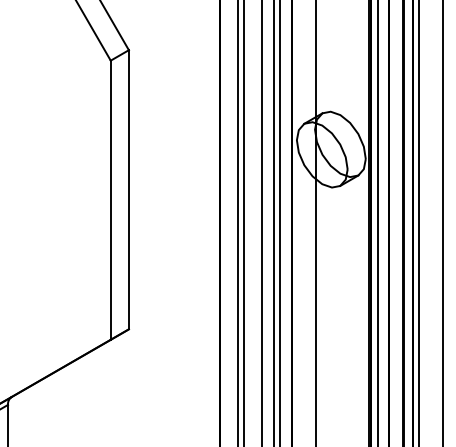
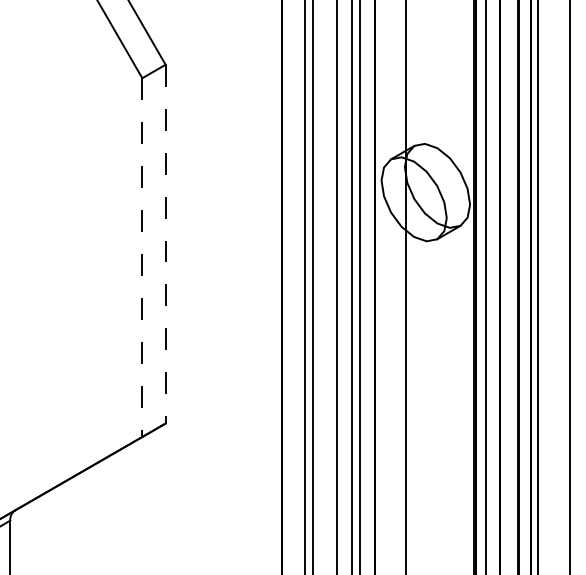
line: (128, 190) -> (165, 244), solid -> dashed
line: (110, 200) -> (142, 258), solid -> dashed

